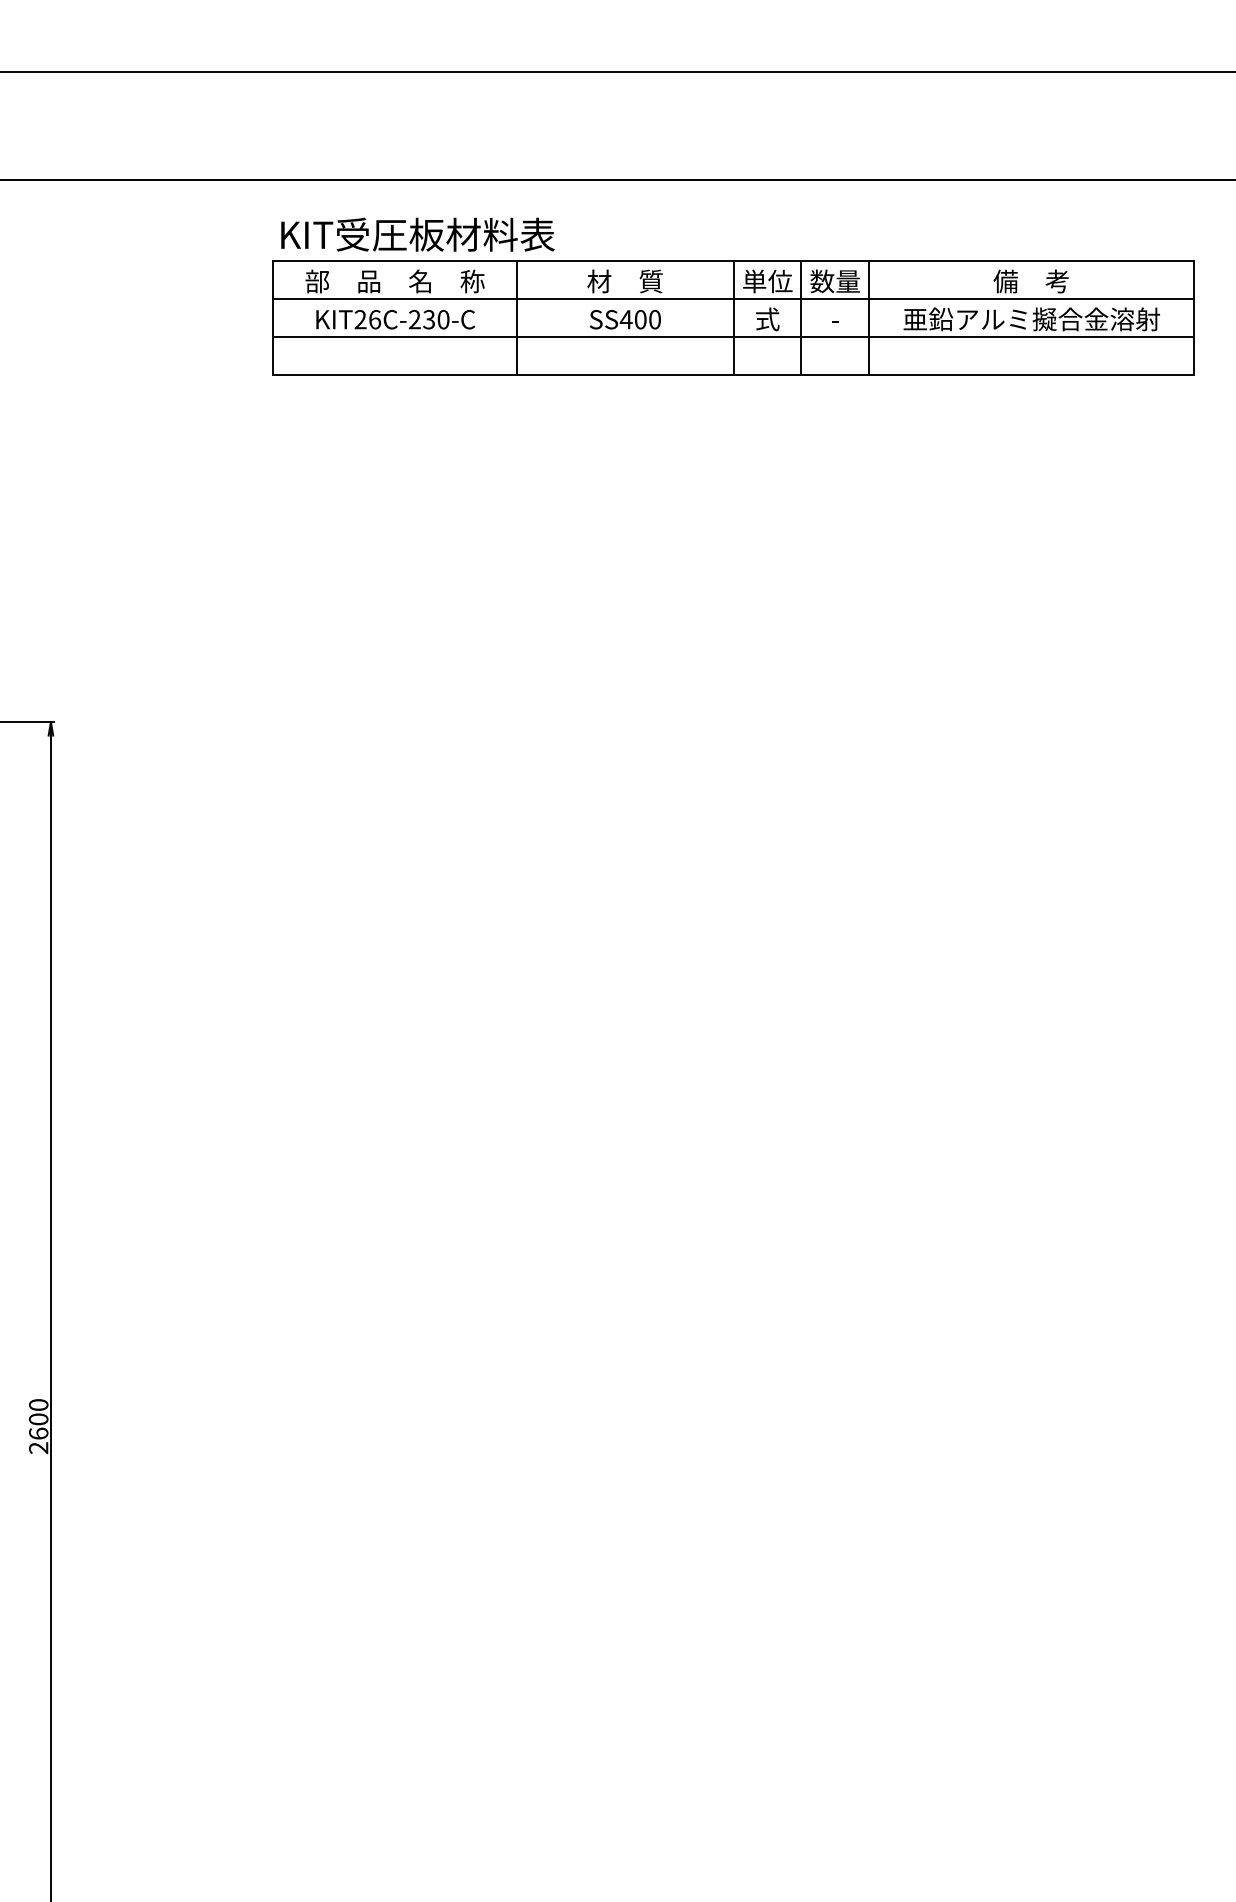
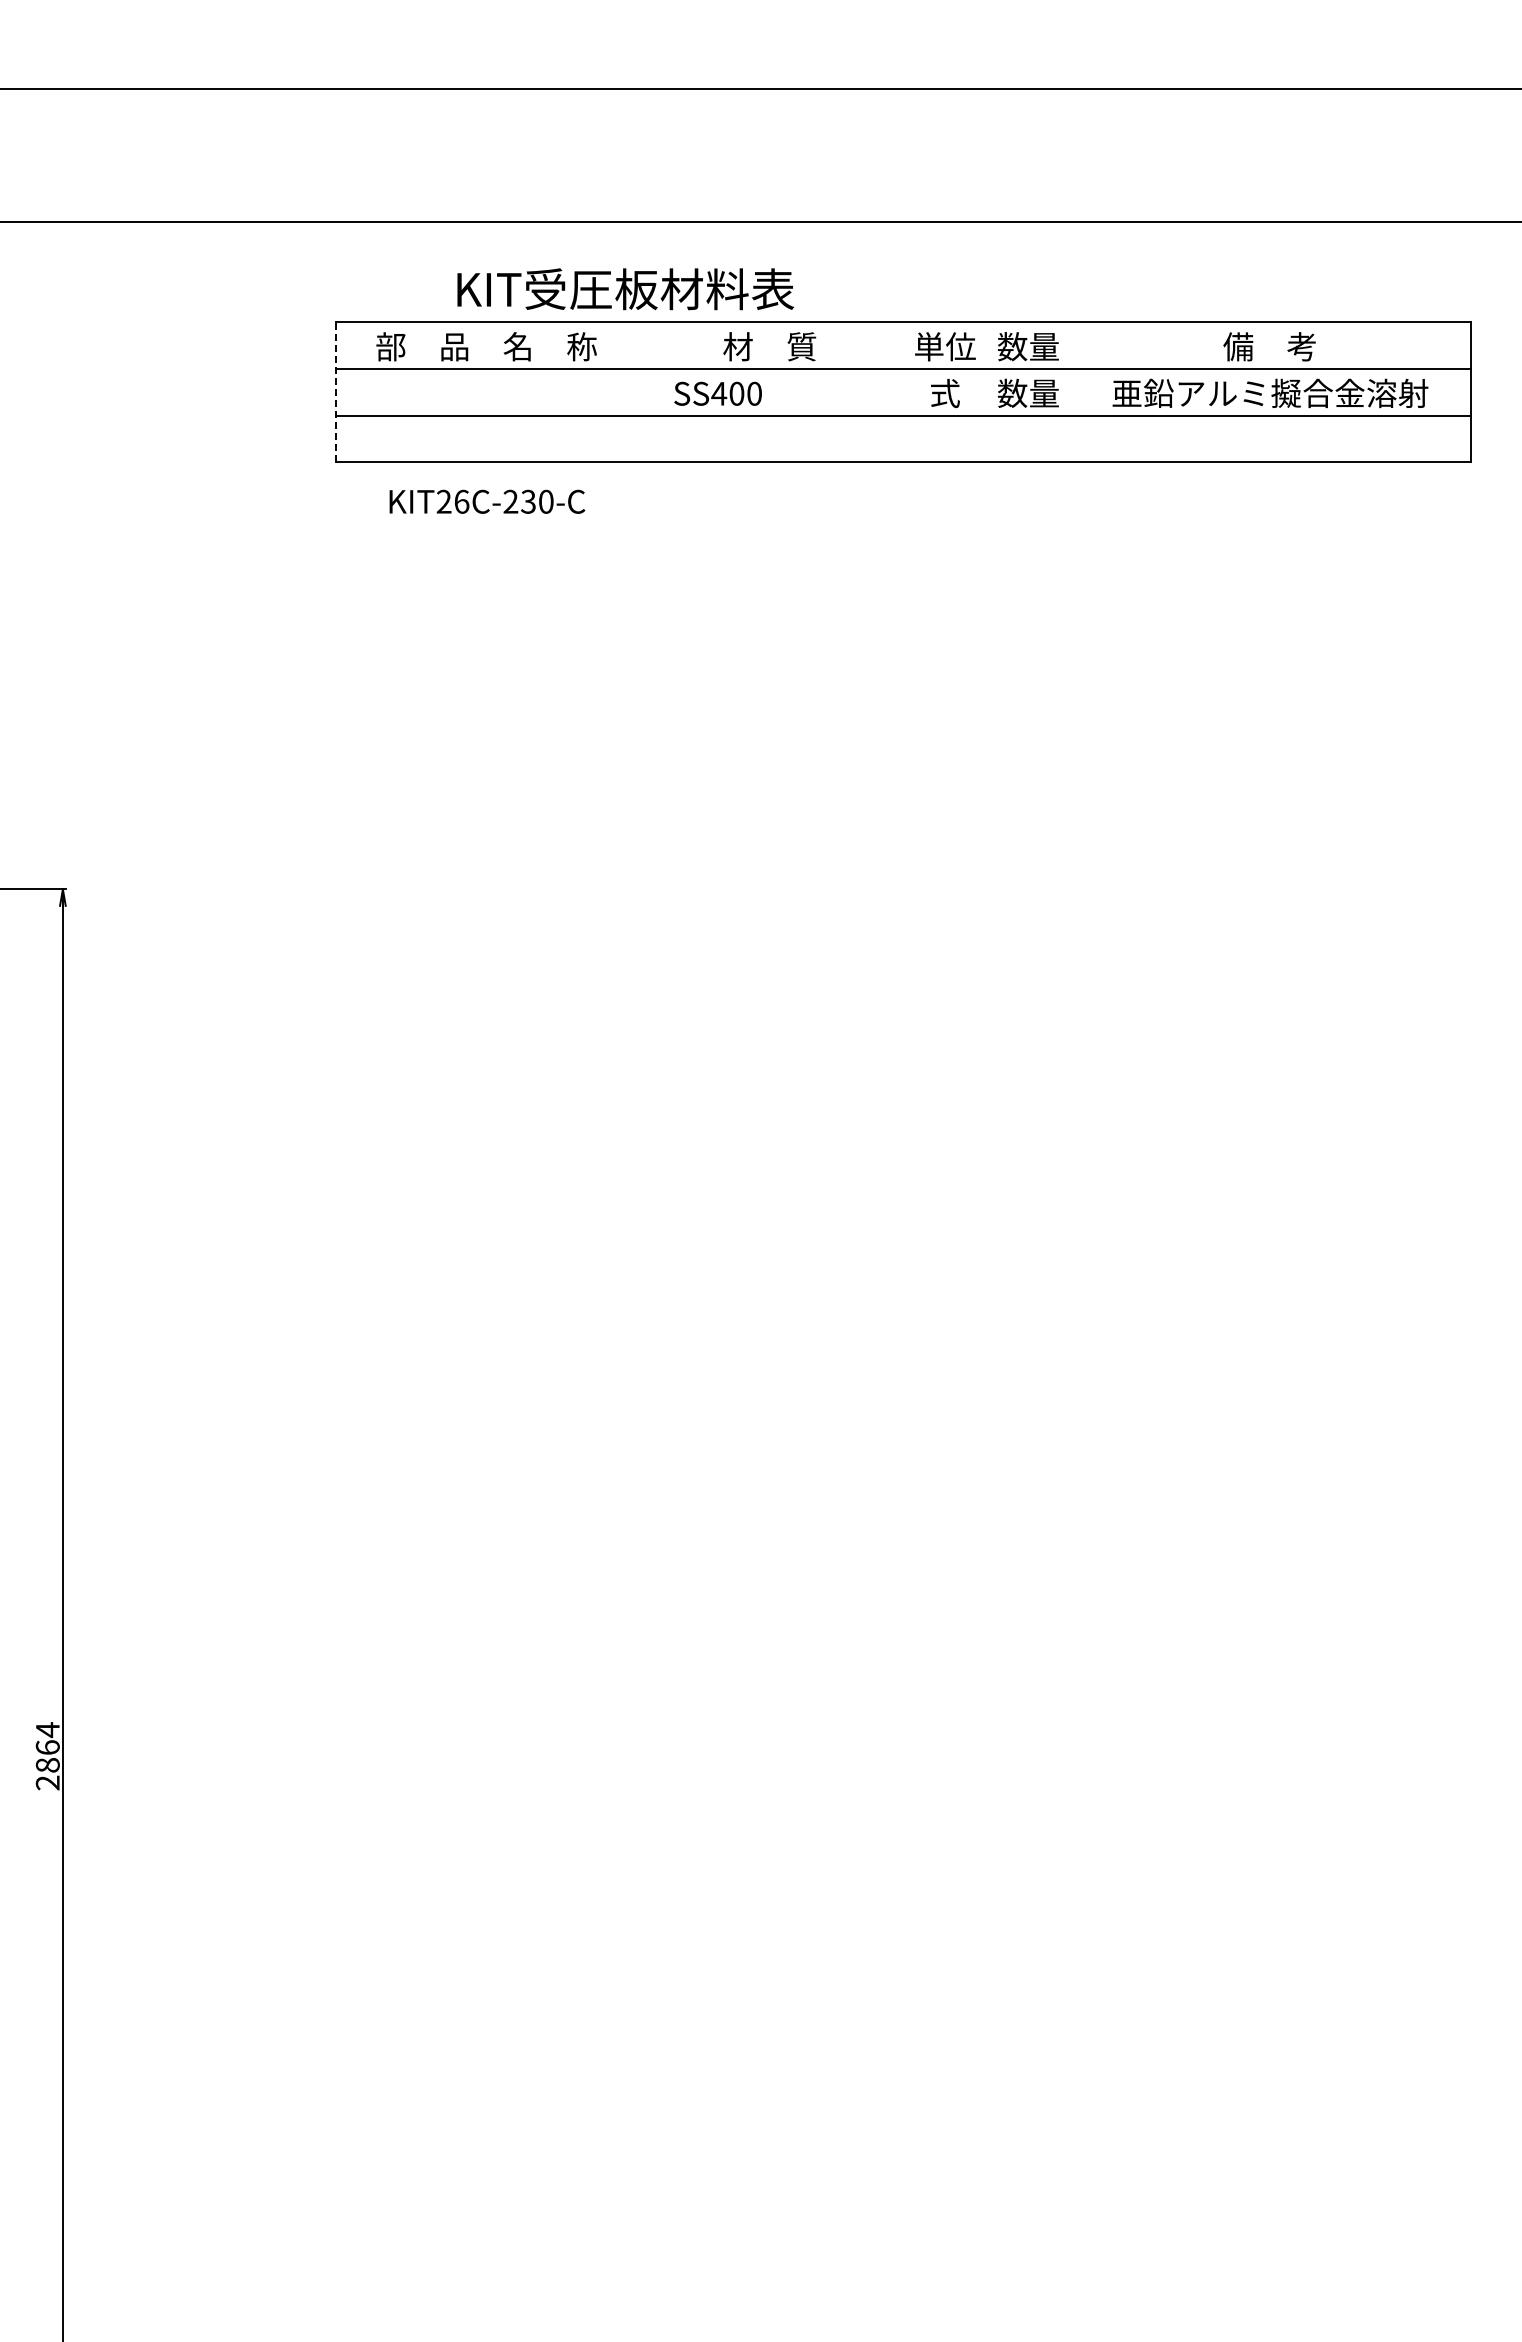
text: (417, 234) -> (625, 289), moved
line: (273, 317) -> (336, 391), solid -> dashed
line: (516, 318) -> (636, 392), removed
line: (733, 318) -> (903, 392), removed
line: (801, 318) -> (986, 392), removed
text: (835, 318) -> (1028, 392), - -> 数量
line: (869, 318) -> (1070, 392), removed
text: (395, 319) -> (487, 501), moved
text: (624, 319) -> (717, 393), moved
text: (38, 1419) -> (47, 1747), 2600 -> 2864

